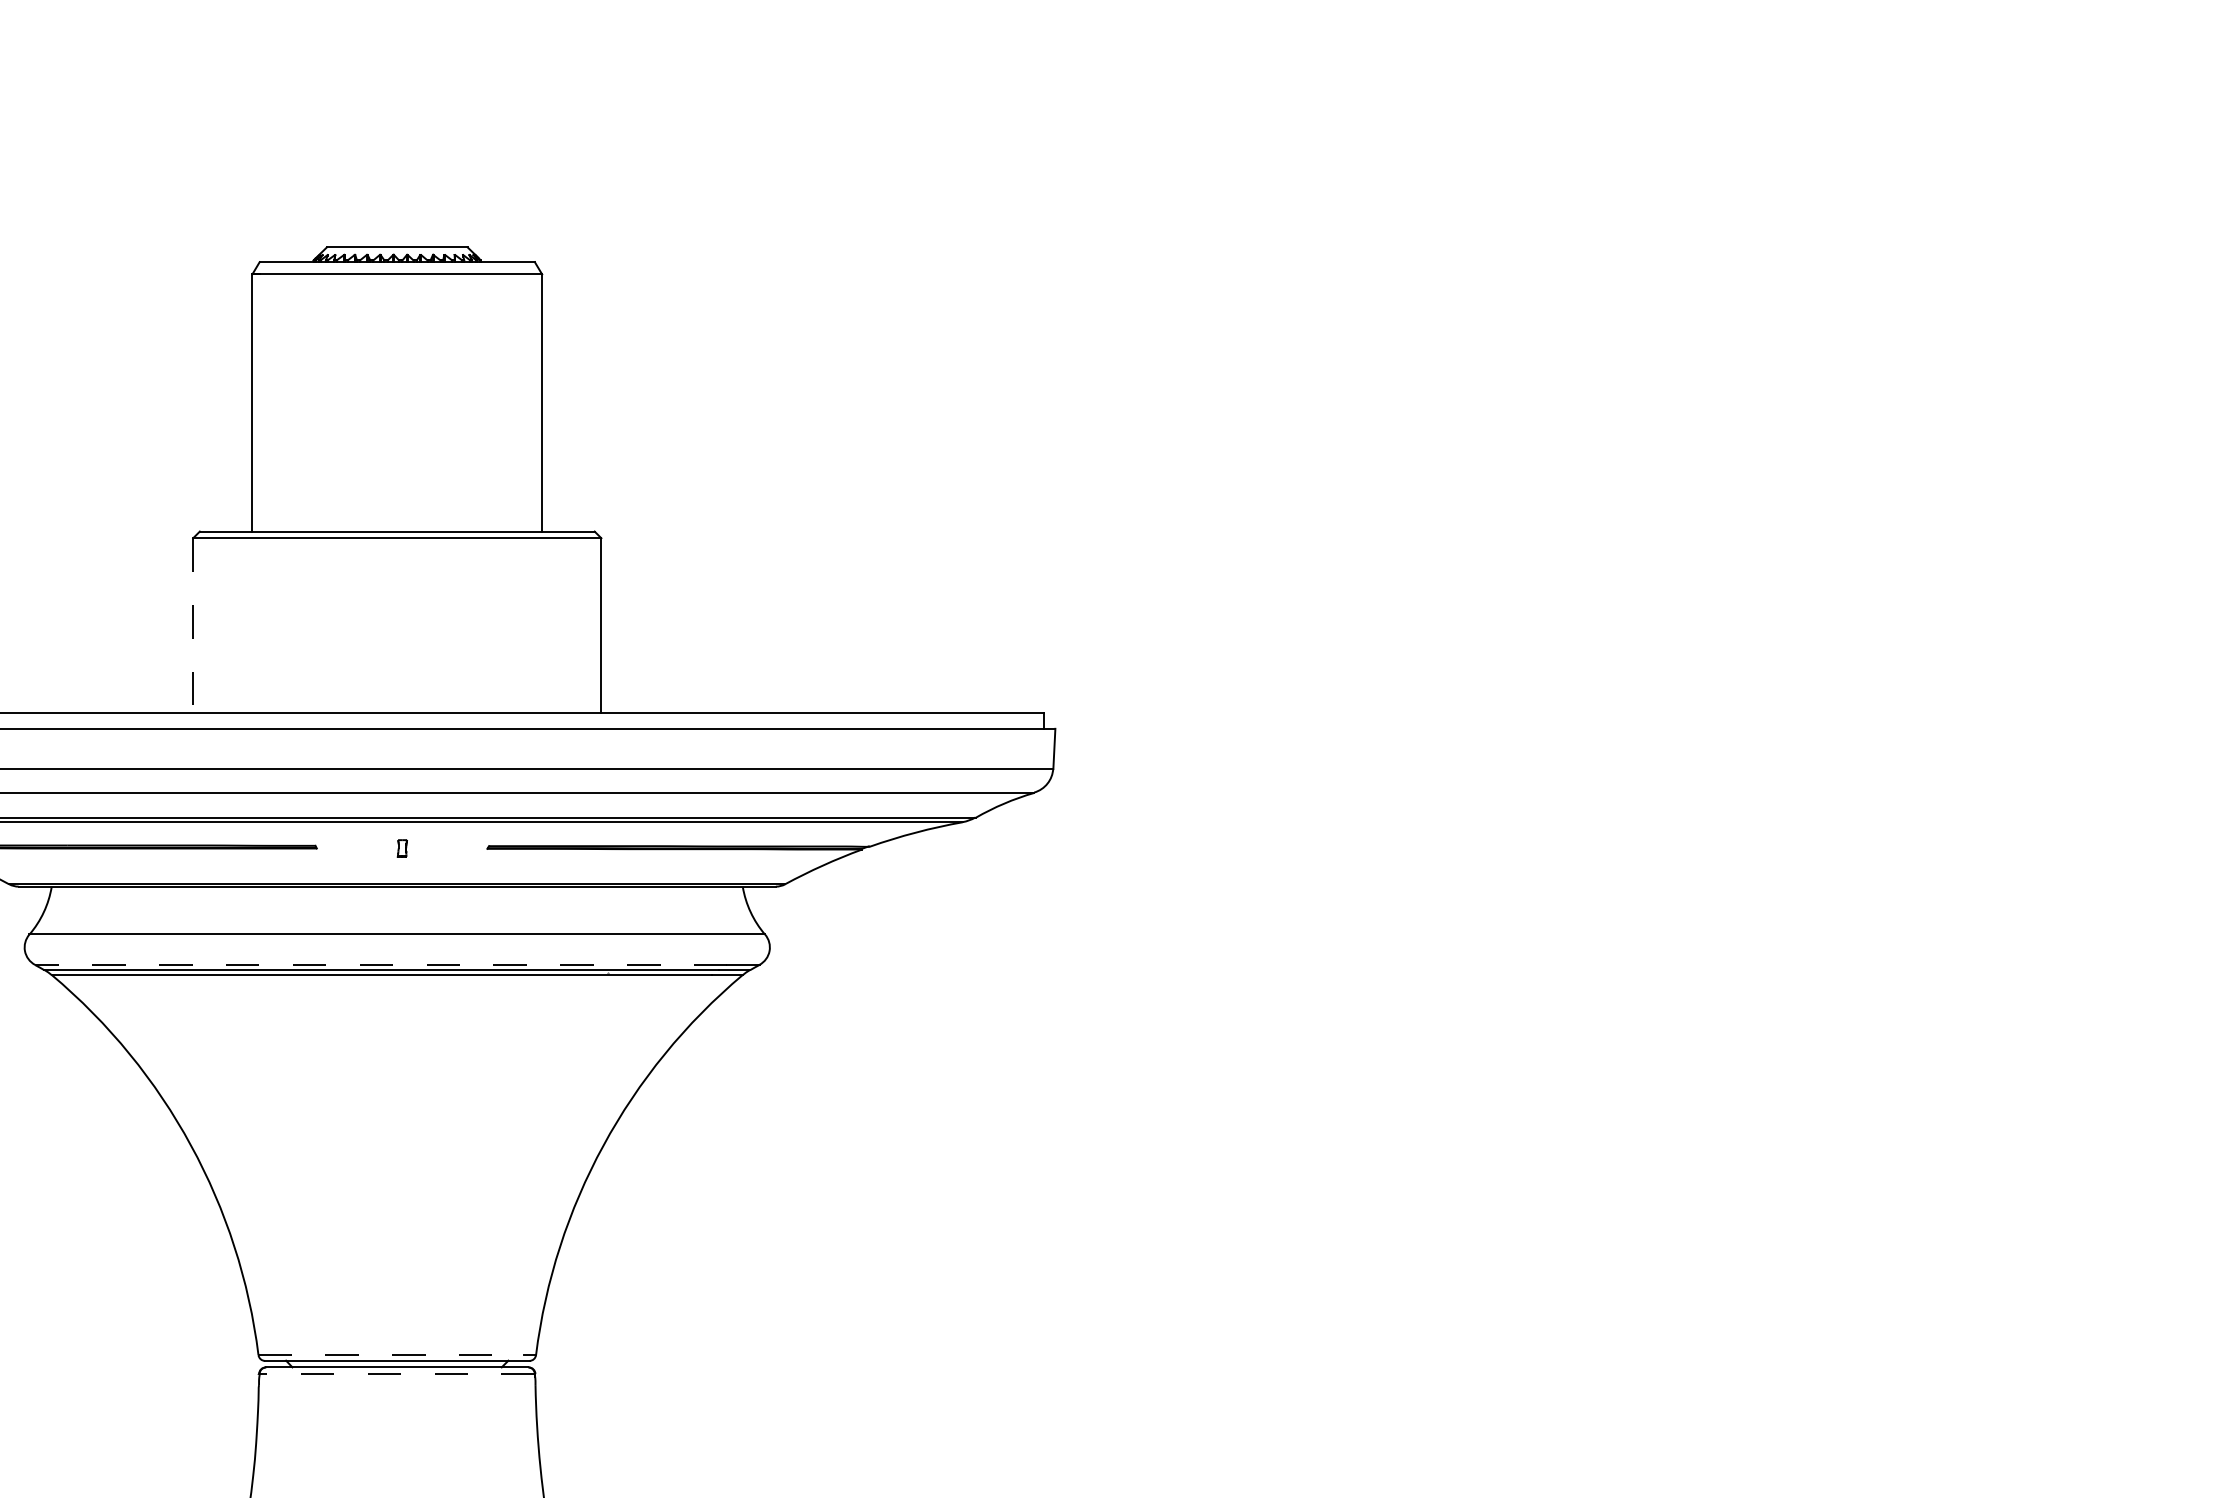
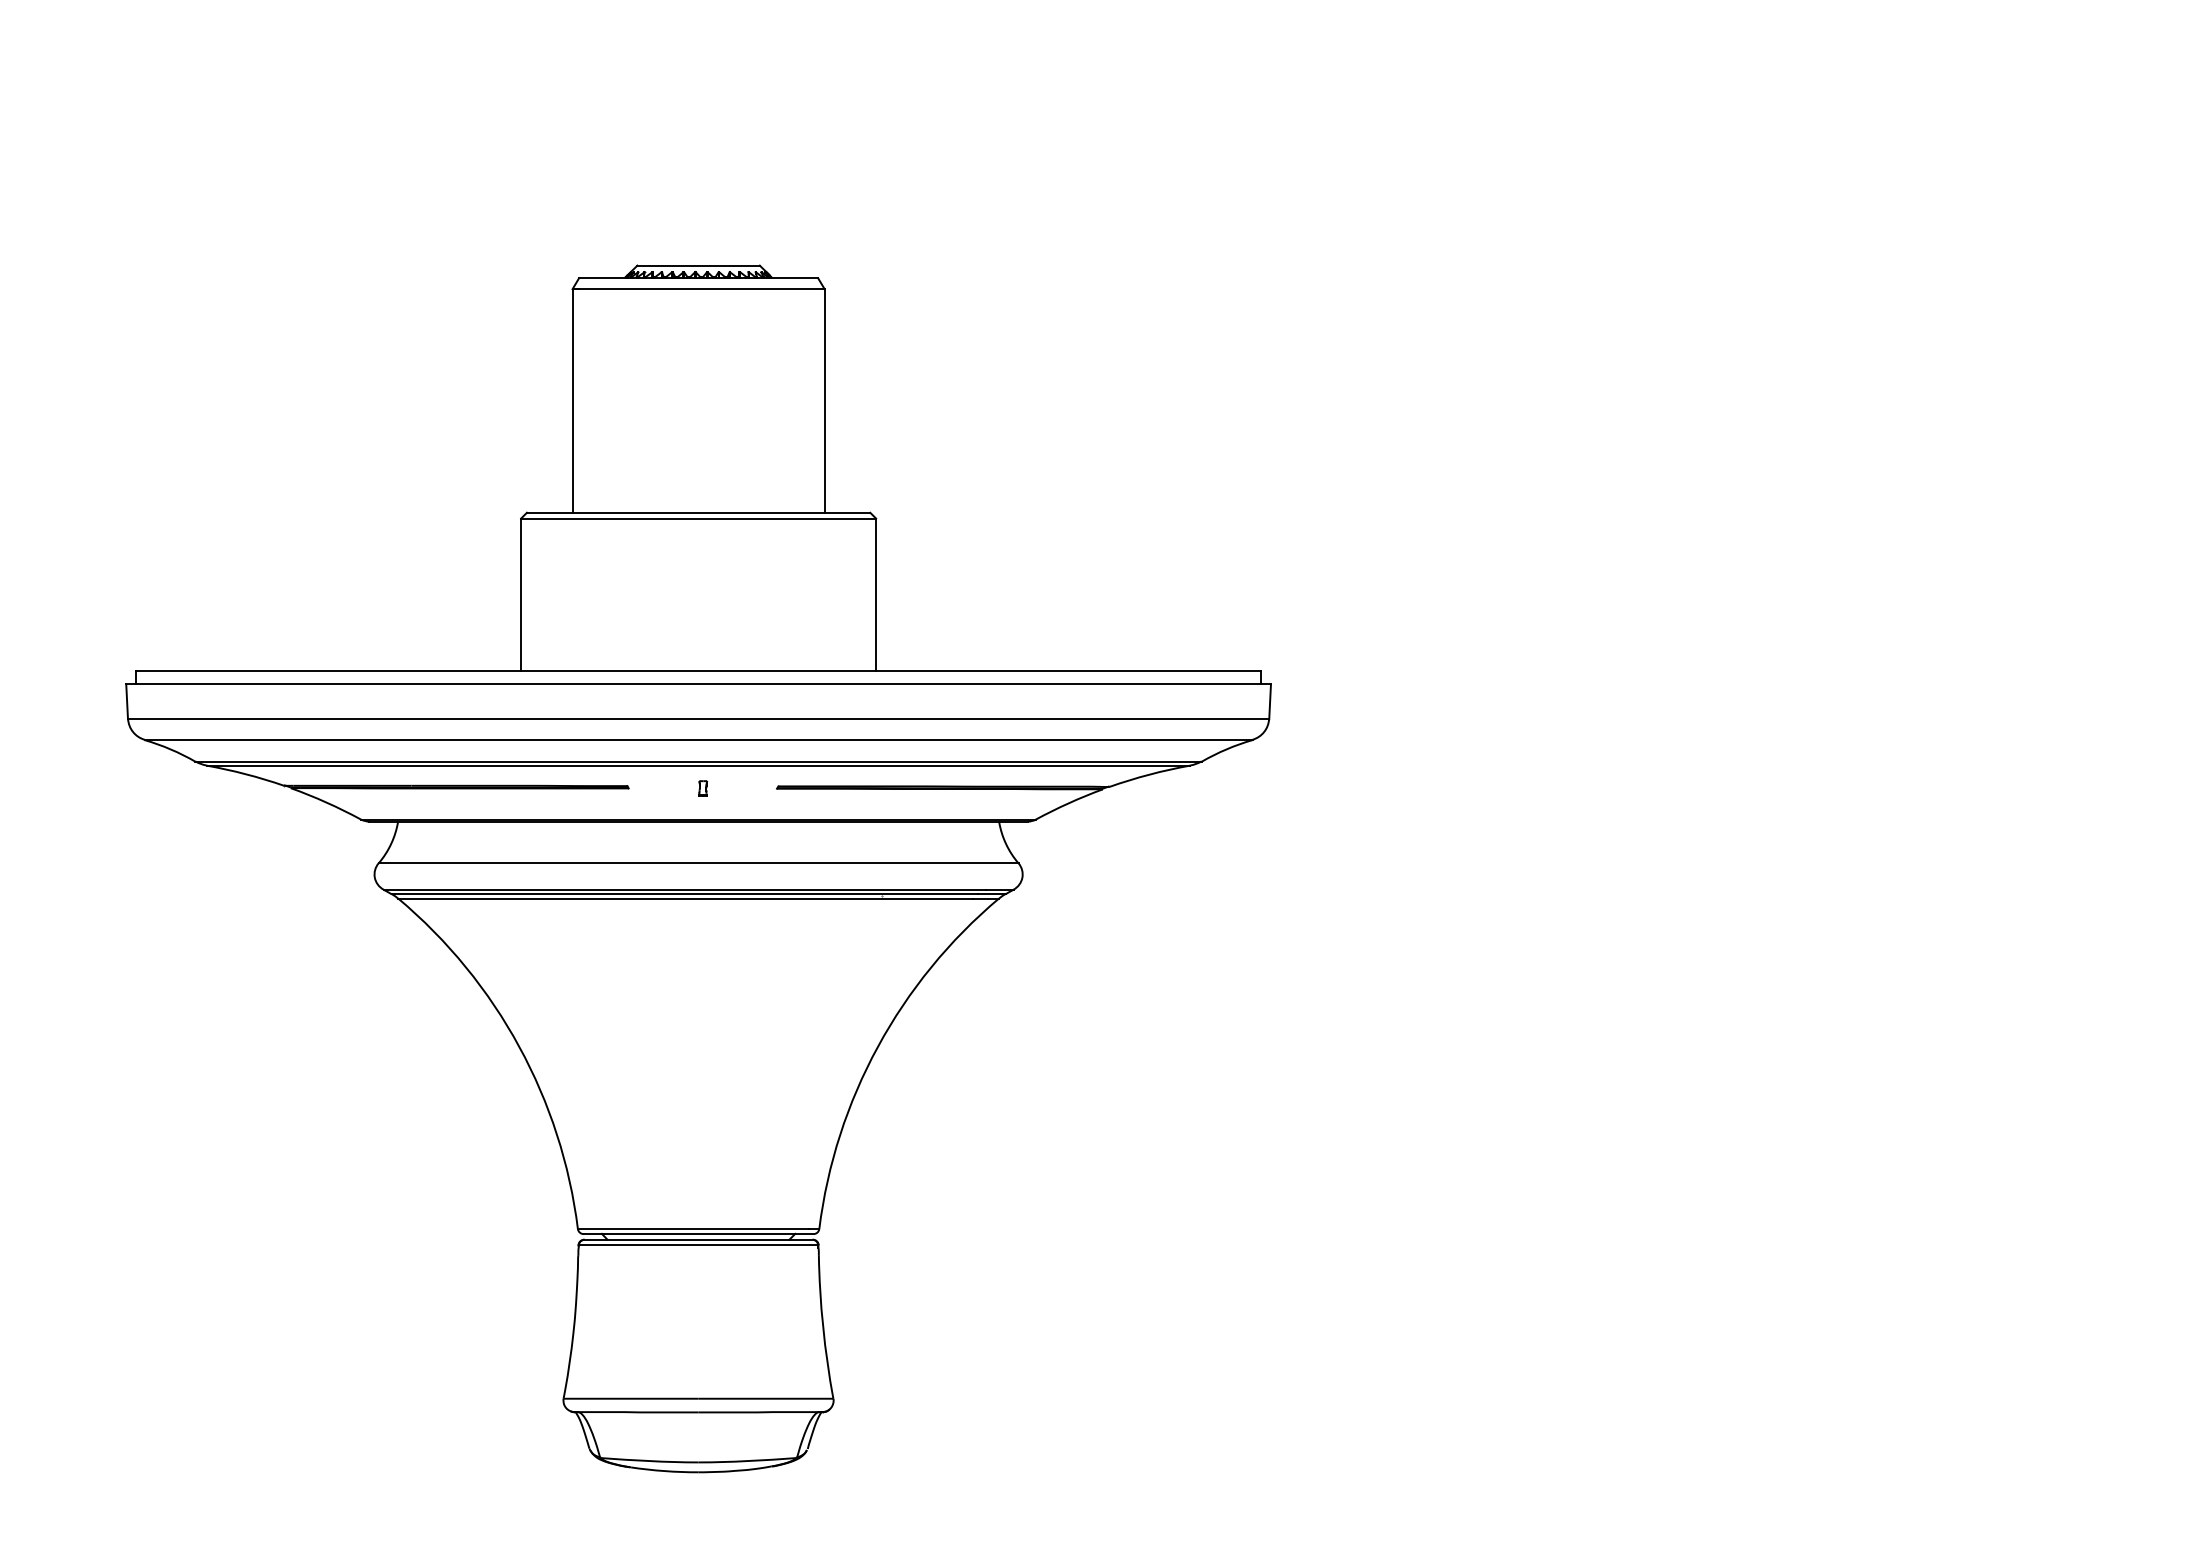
line: (193, 626) -> (521, 595), dashed -> solid
line: (381, 964) -> (684, 889), dashed -> solid
line: (391, 1354) -> (693, 1228), dashed -> solid
line: (397, 1374) -> (698, 1245), dashed -> solid

